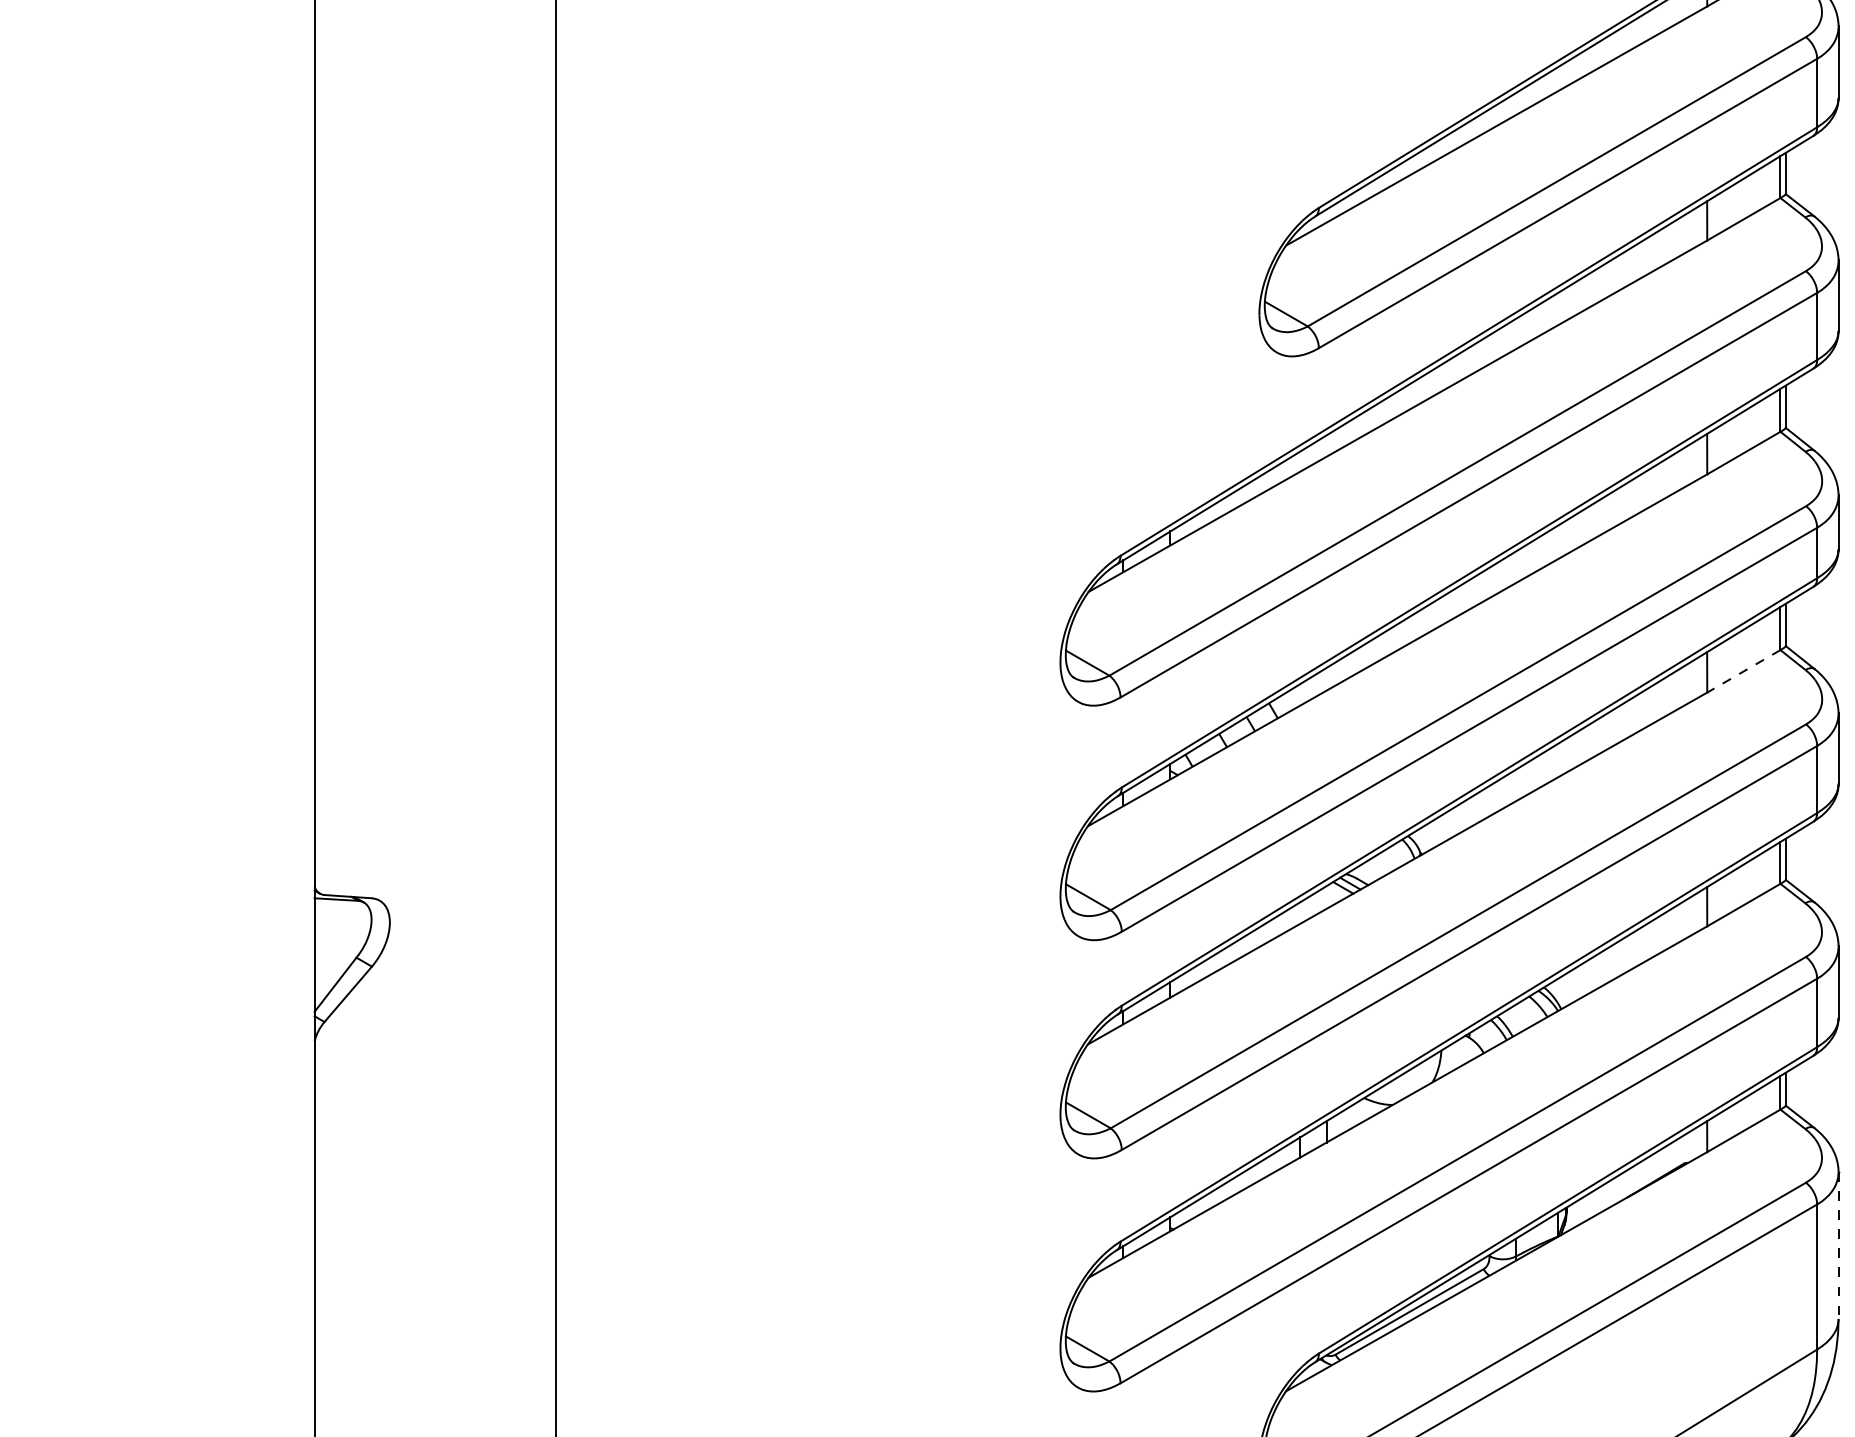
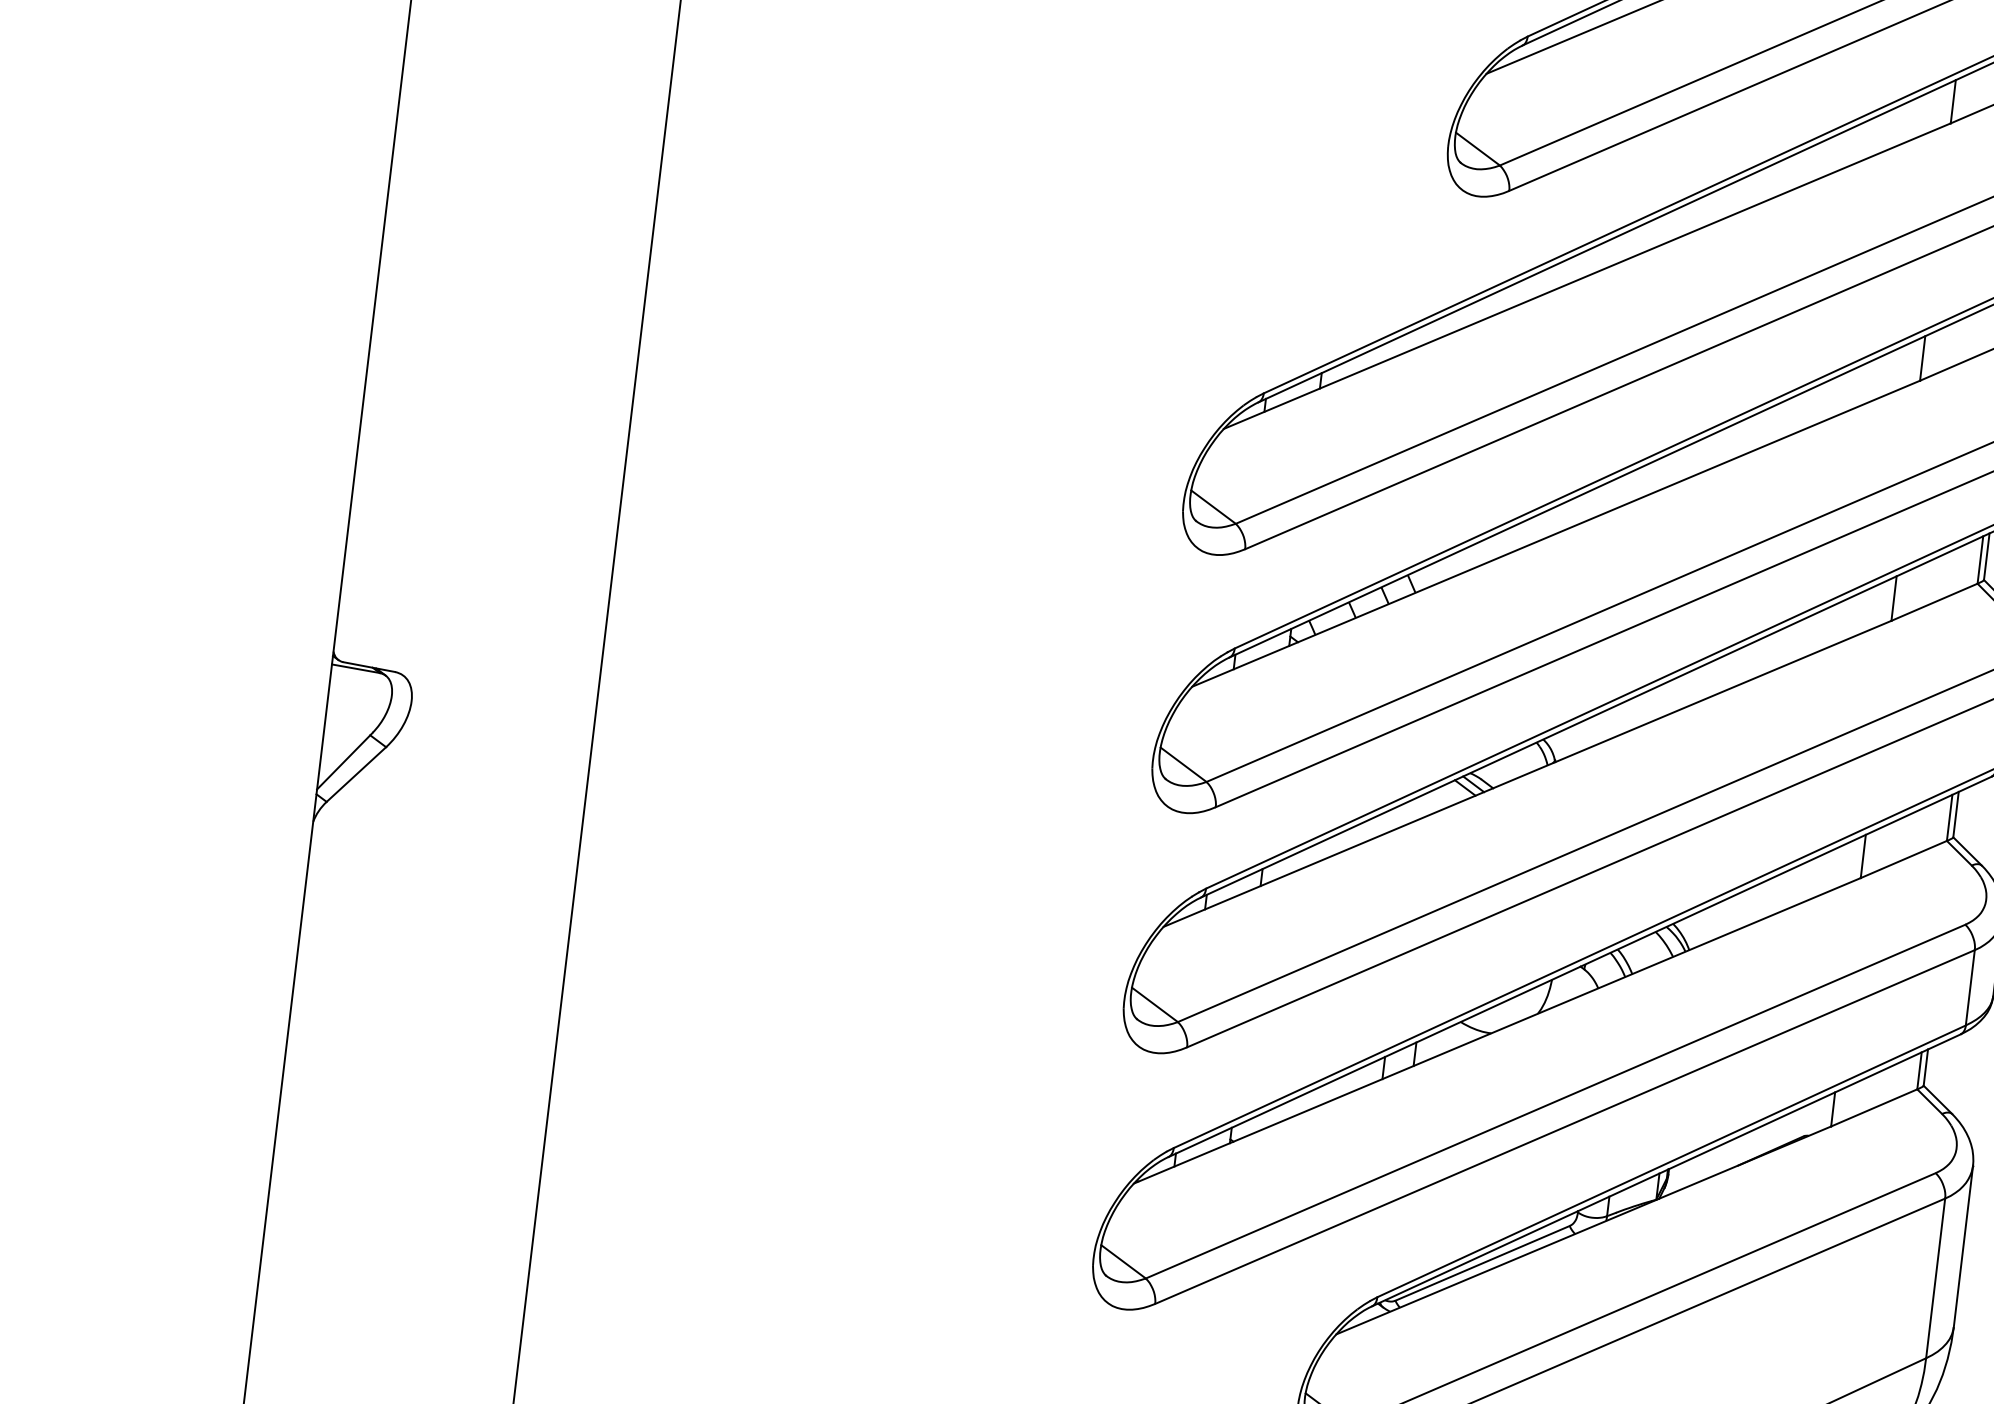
line: (1743, 671) -> (1934, 602), dashed -> solid
line: (1838, 1245) -> (1963, 1246), dashed -> solid

